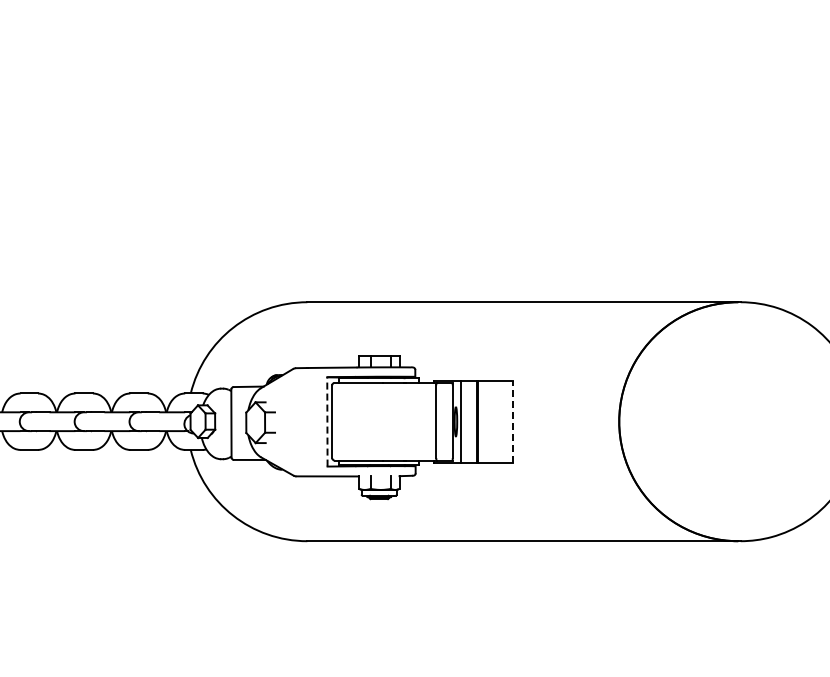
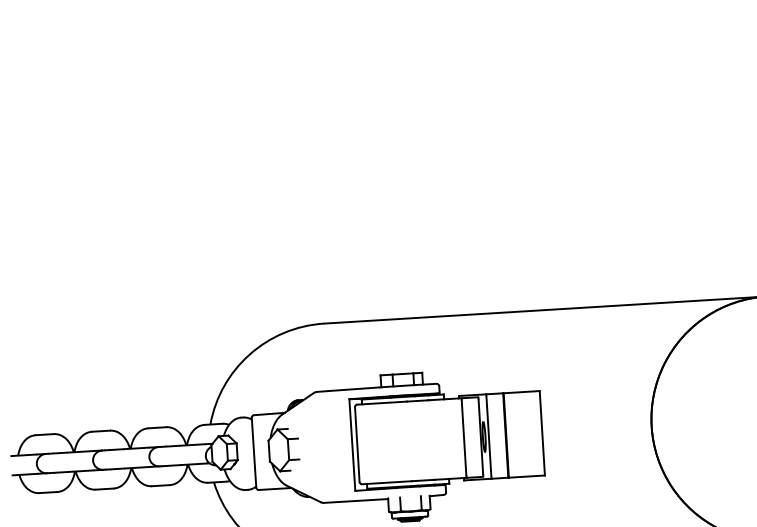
line: (327, 421) -> (352, 444), dashed -> solid
line: (512, 421) -> (542, 433), dashed -> solid

